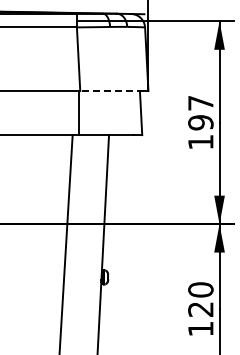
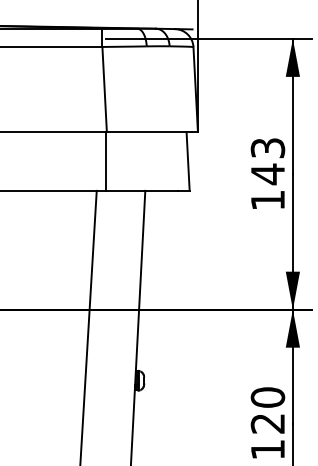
line: (112, 91) -> (149, 132), dashed -> solid
text: (200, 113) -> (267, 161), 197 -> 143

